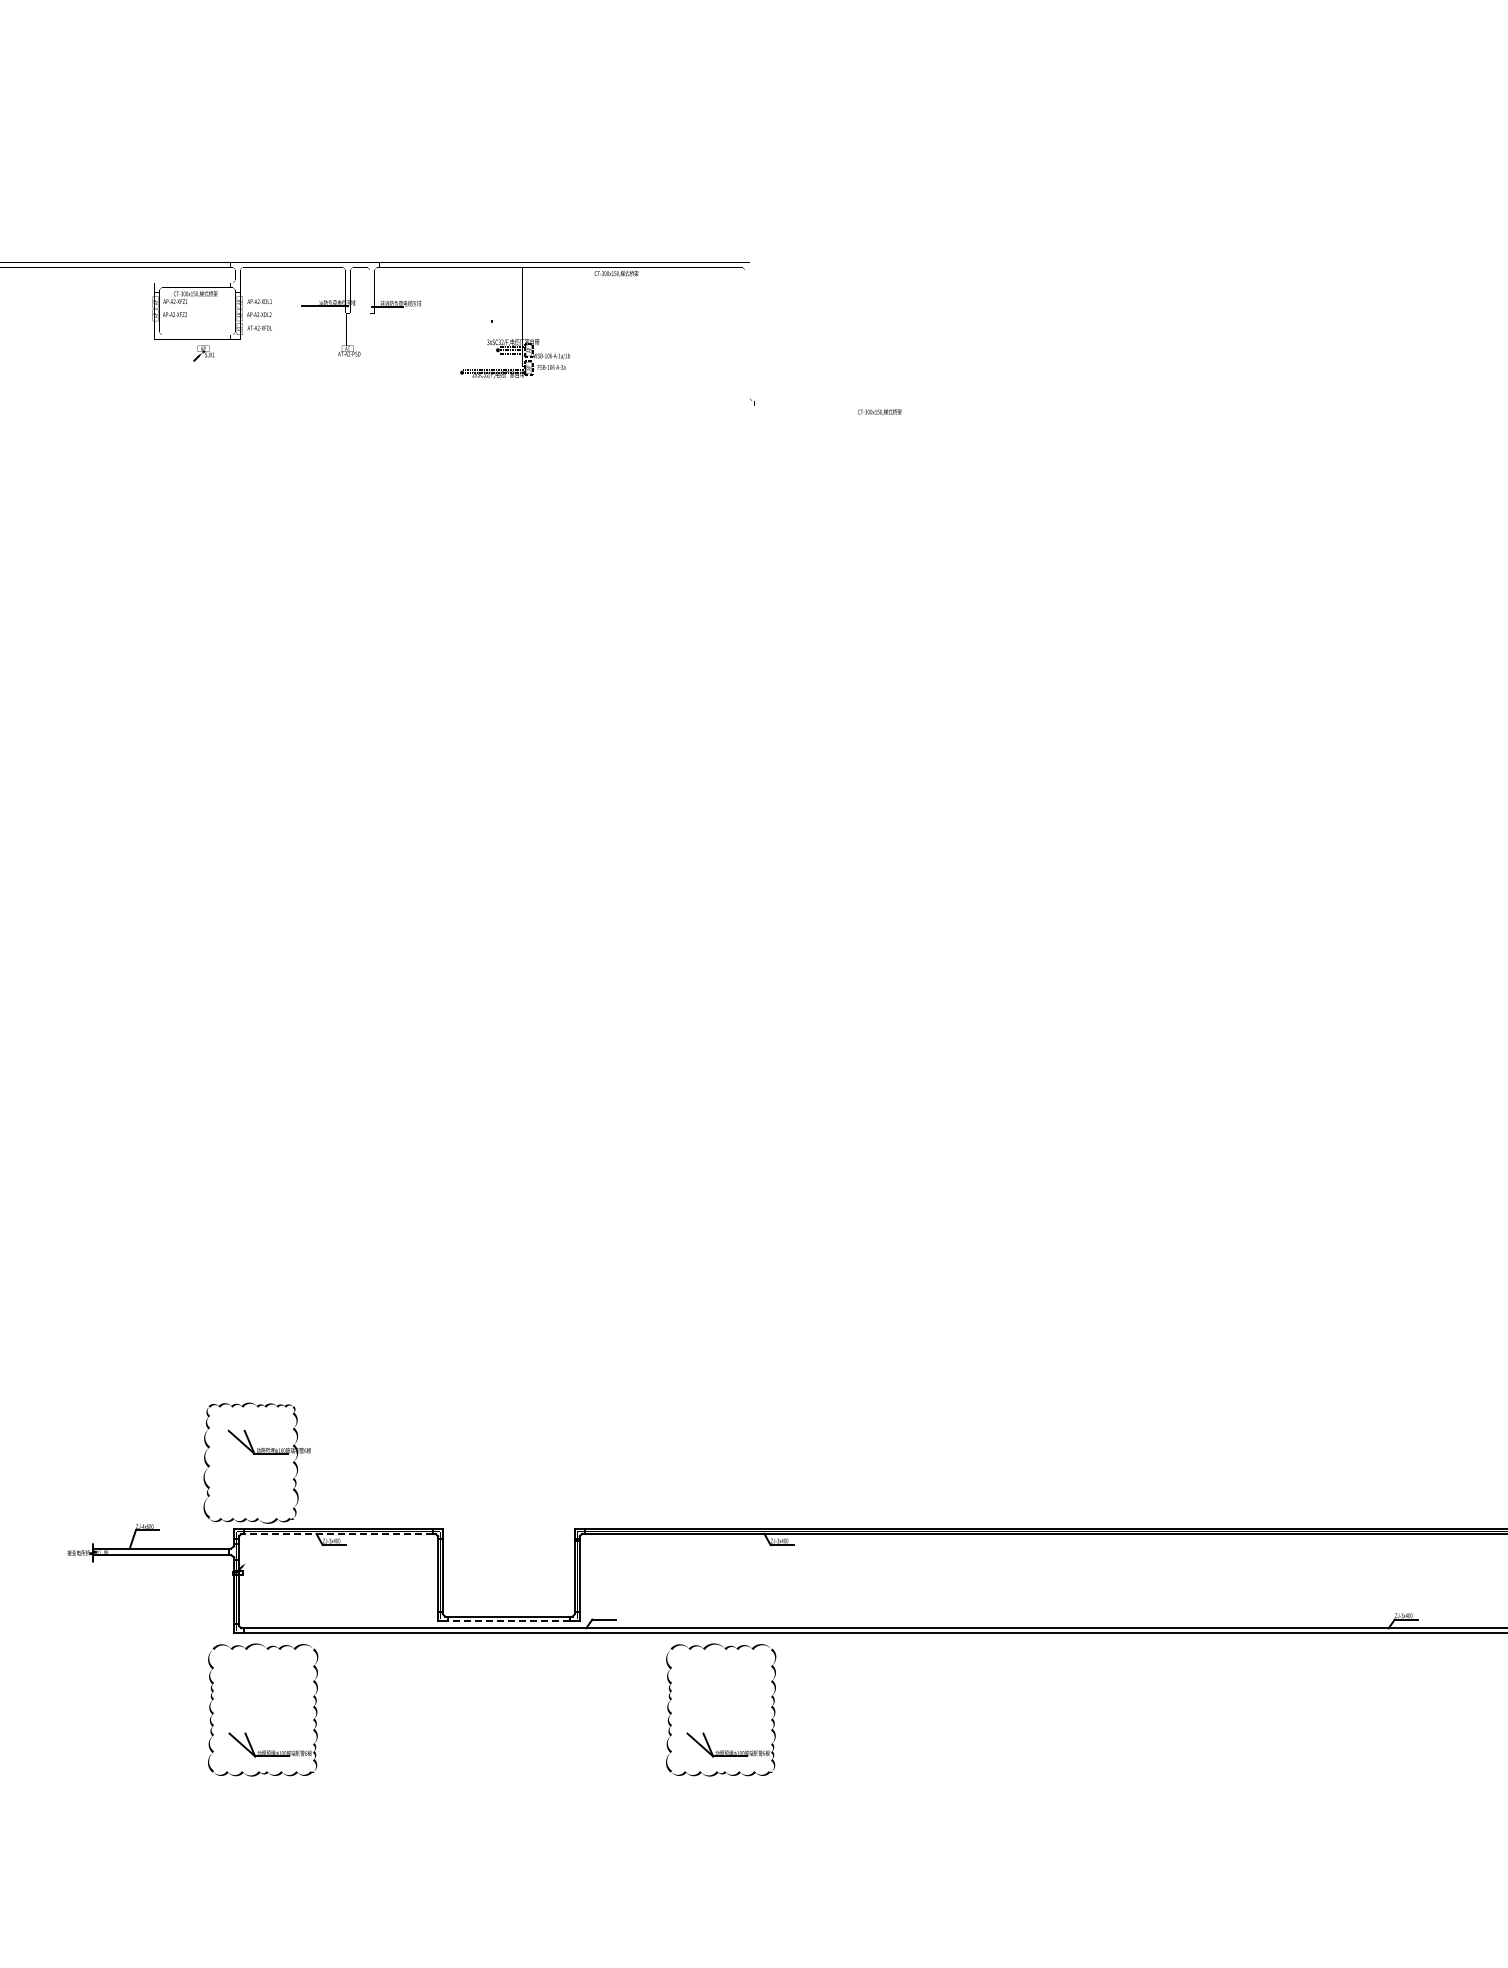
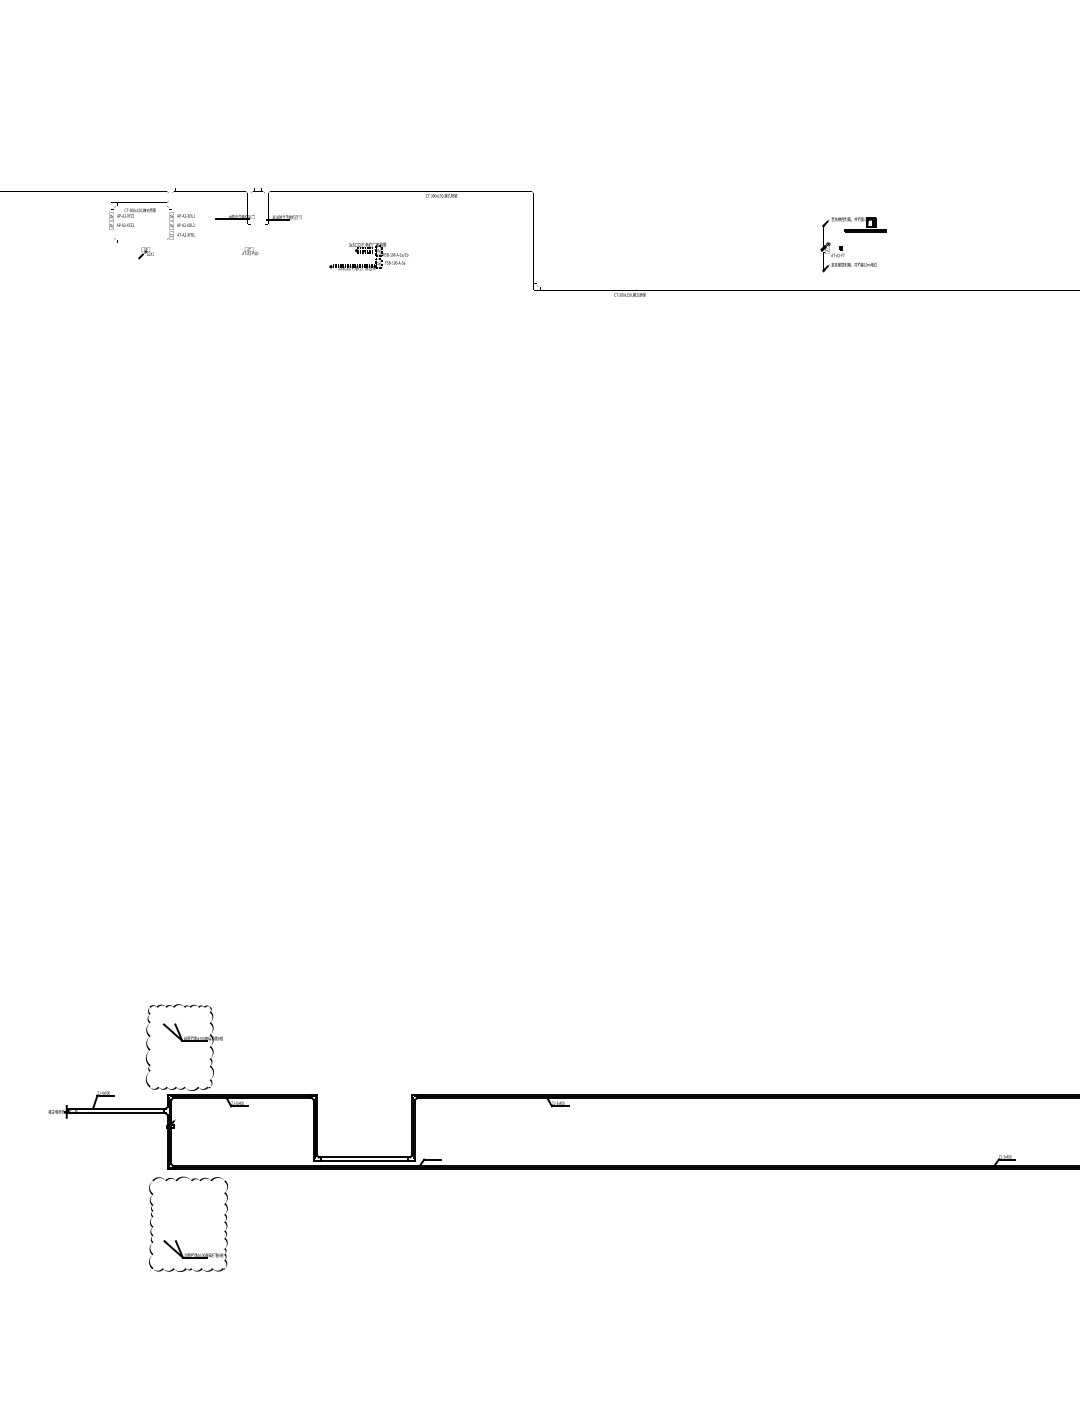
part: (1176, 345) -> (842, 247), added
line: (338, 1533) -> (242, 1097), dashed -> solid
line: (508, 1621) -> (364, 1160), dashed -> solid
part: (721, 1709) -> (516, 1223), removed

